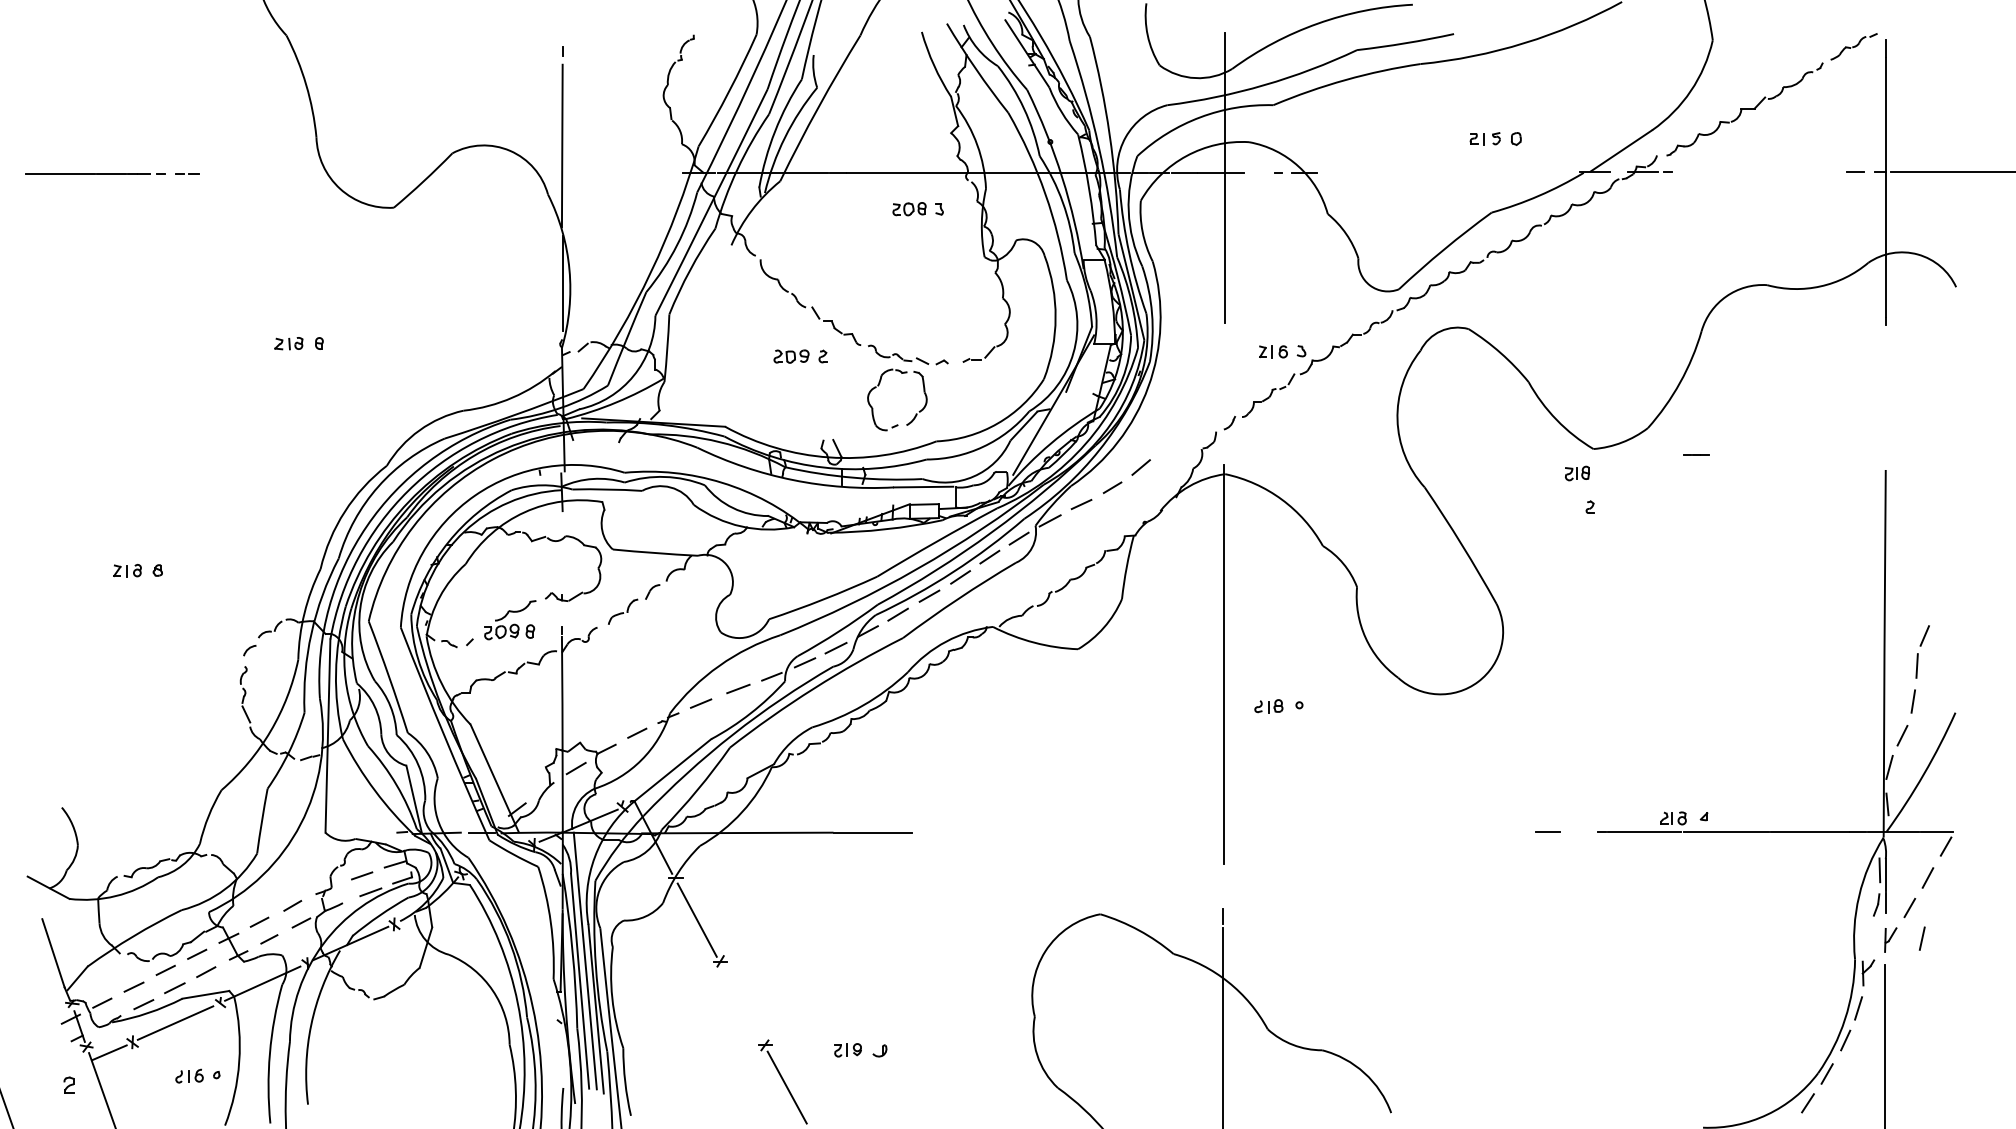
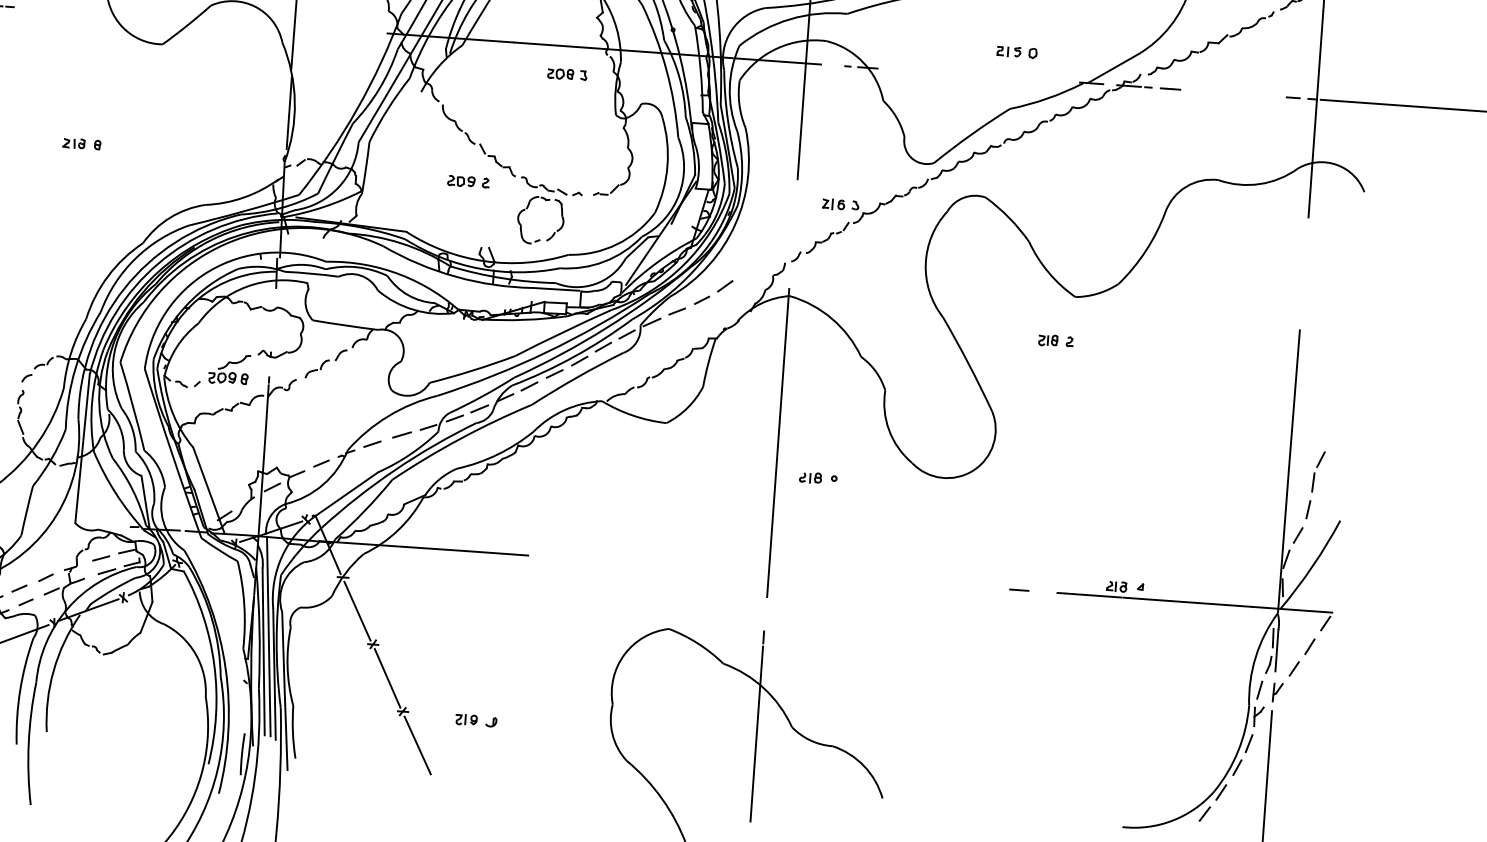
line: (1696, 454) -> (1170, 88), moved
part: (1577, 473) -> (1048, 340), moved
line: (1921, 938) -> (1259, 690), moved
line: (742, 1003) -> (387, 678), added

